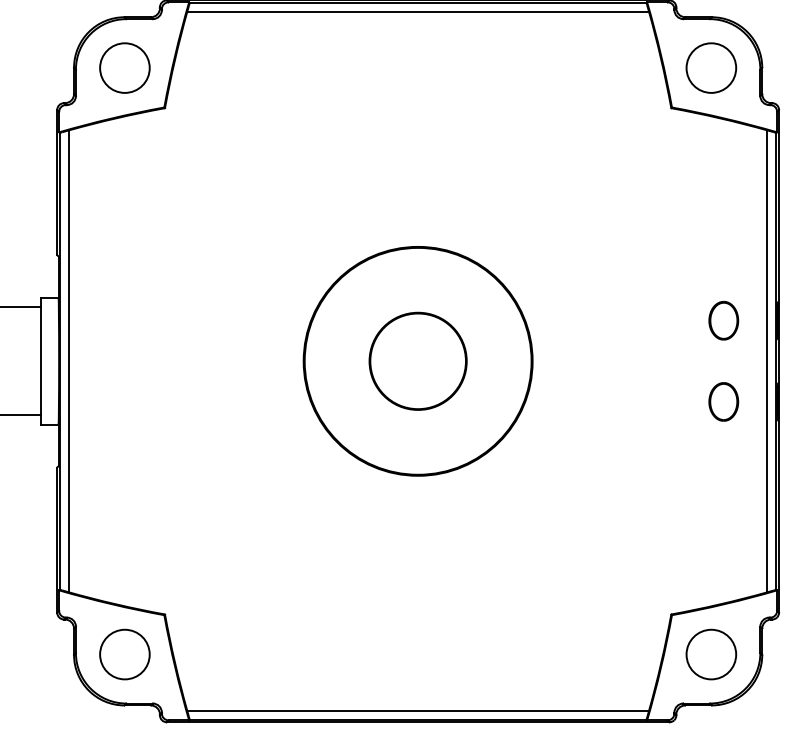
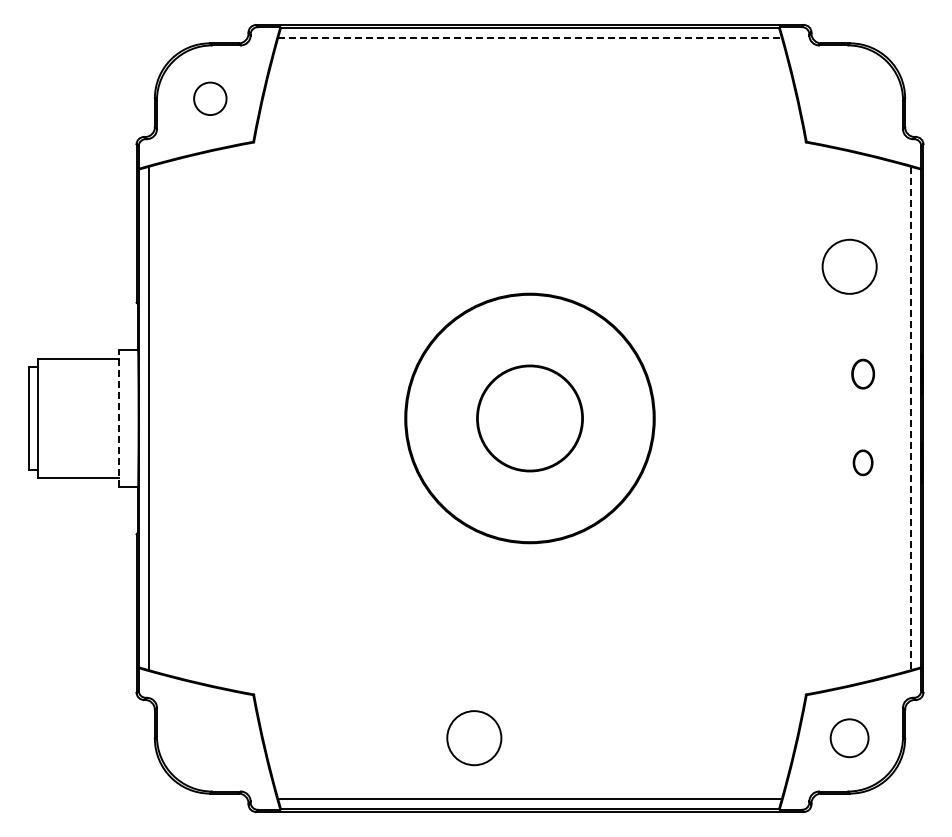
line: (418, 11) -> (530, 37), solid -> dashed
circle: (125, 67) -> (210, 98), size x0.6
circle: (711, 67) -> (849, 266), moved
part: (723, 320) -> (862, 373), size x0.7
line: (40, 361) -> (118, 418), solid -> dashed
line: (767, 361) -> (910, 418), solid -> dashed
part: (723, 401) -> (862, 462), size x0.6
circle: (125, 654) -> (474, 738), moved
circle: (711, 654) -> (849, 738), size x0.7

